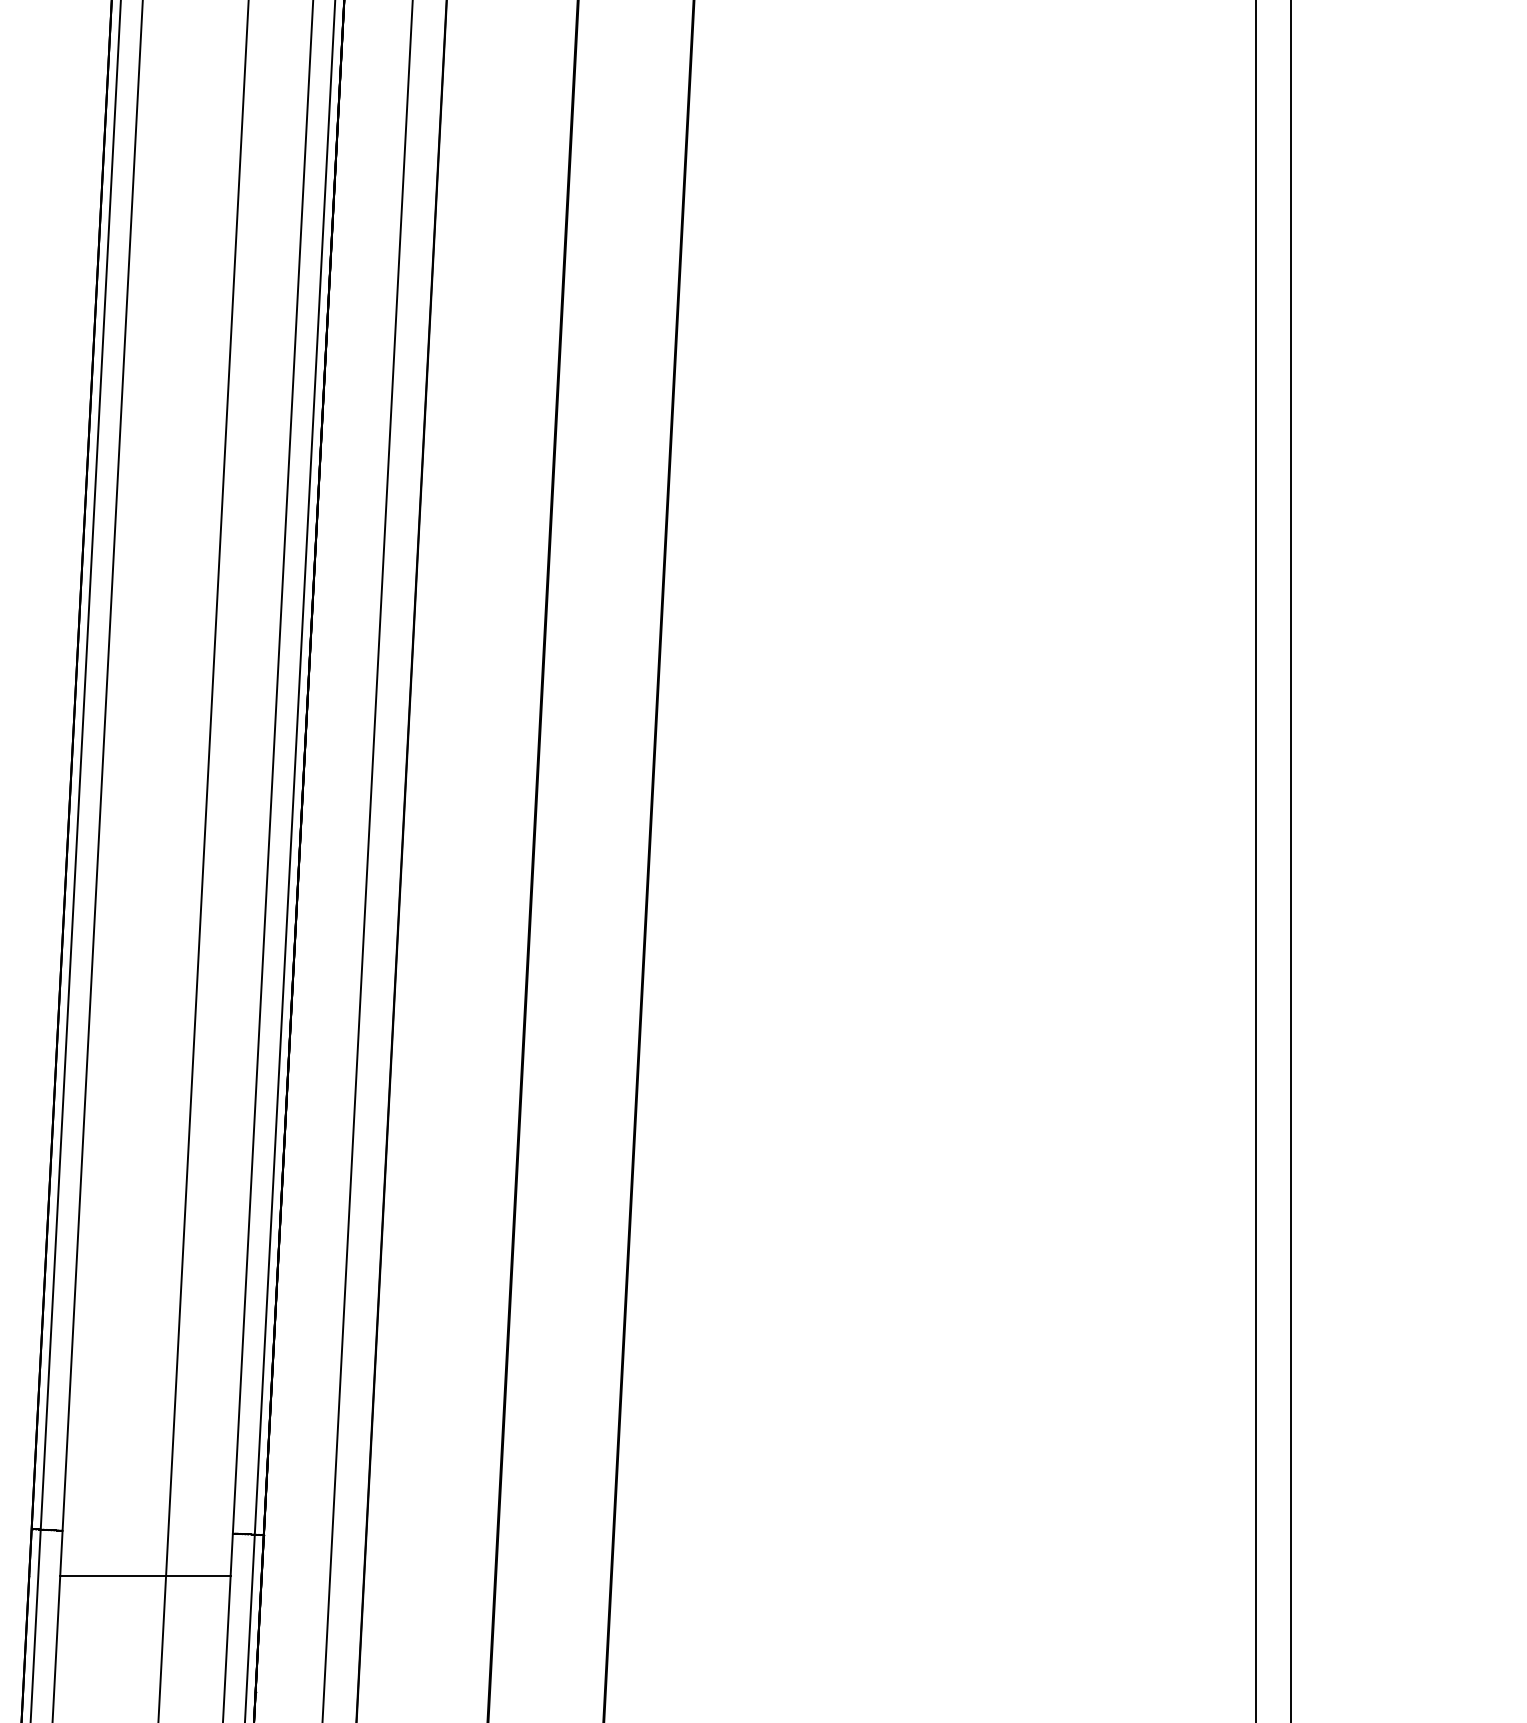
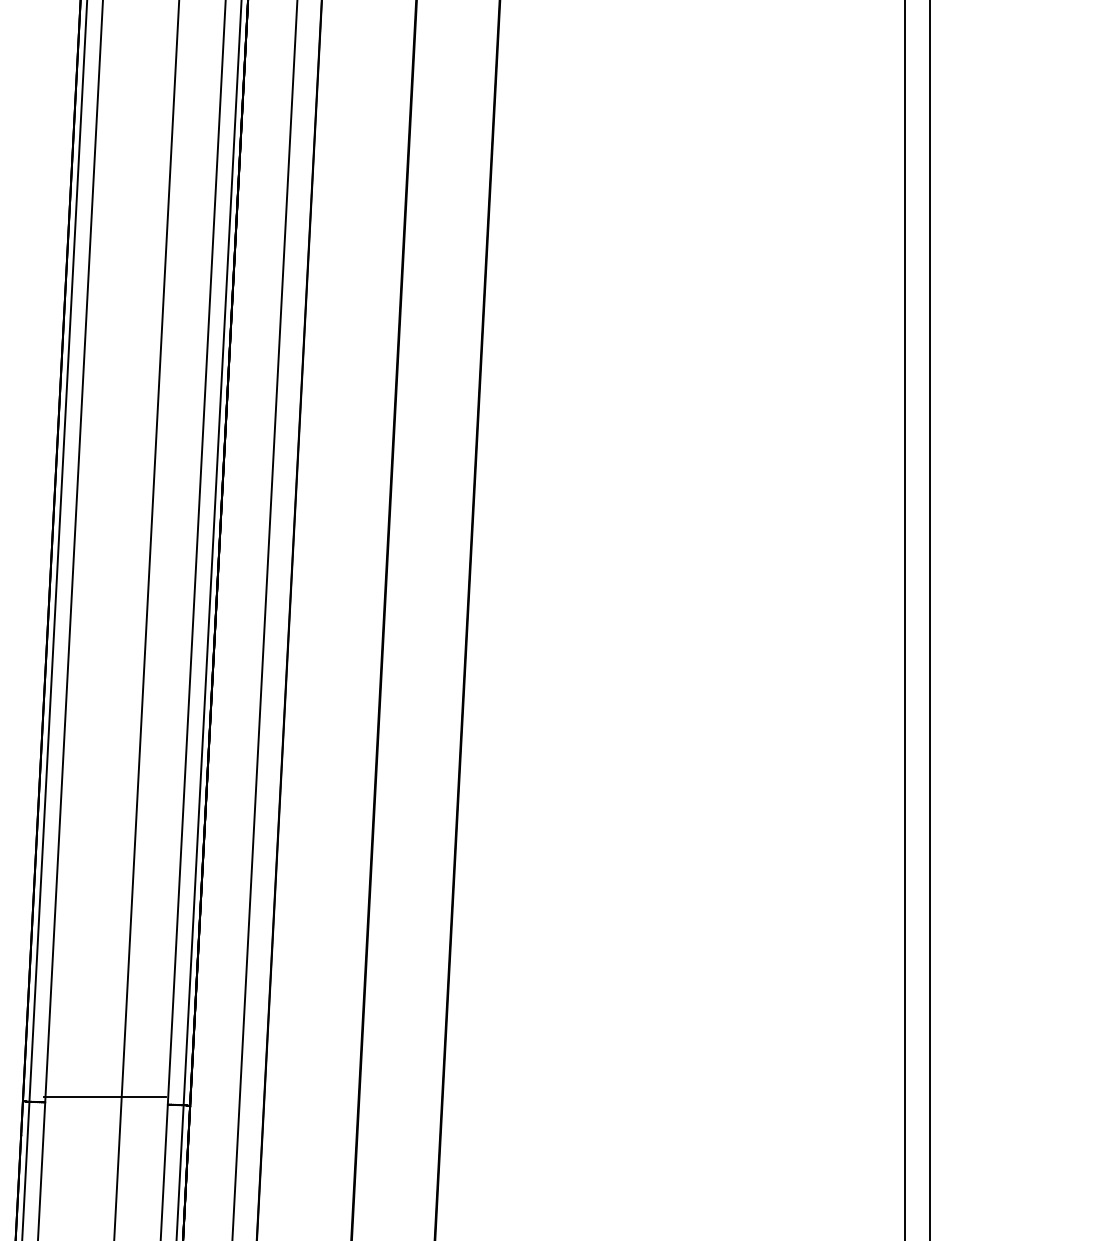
line: (145, 1575) -> (104, 1097), moved

